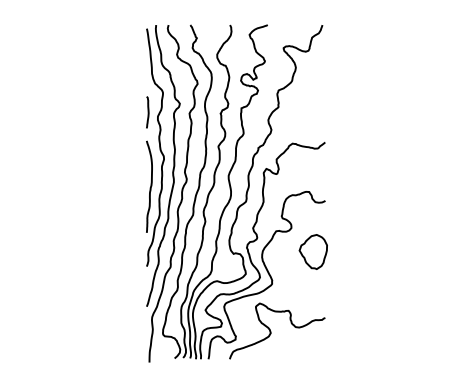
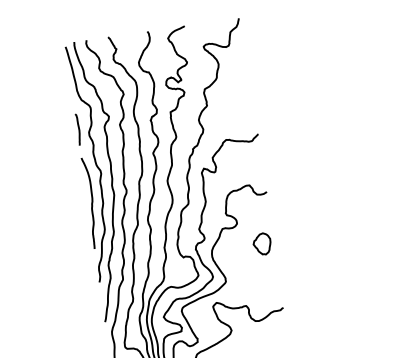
part: (313, 251) -> (262, 243), size x0.62

